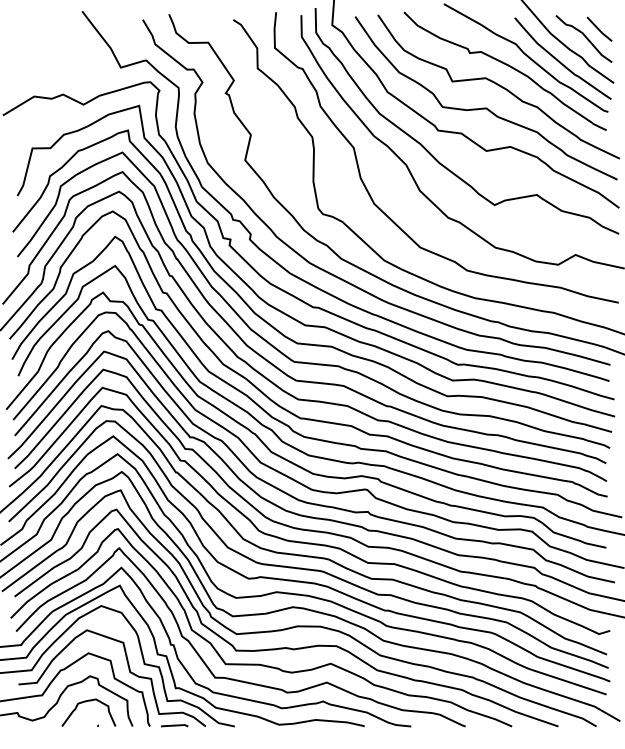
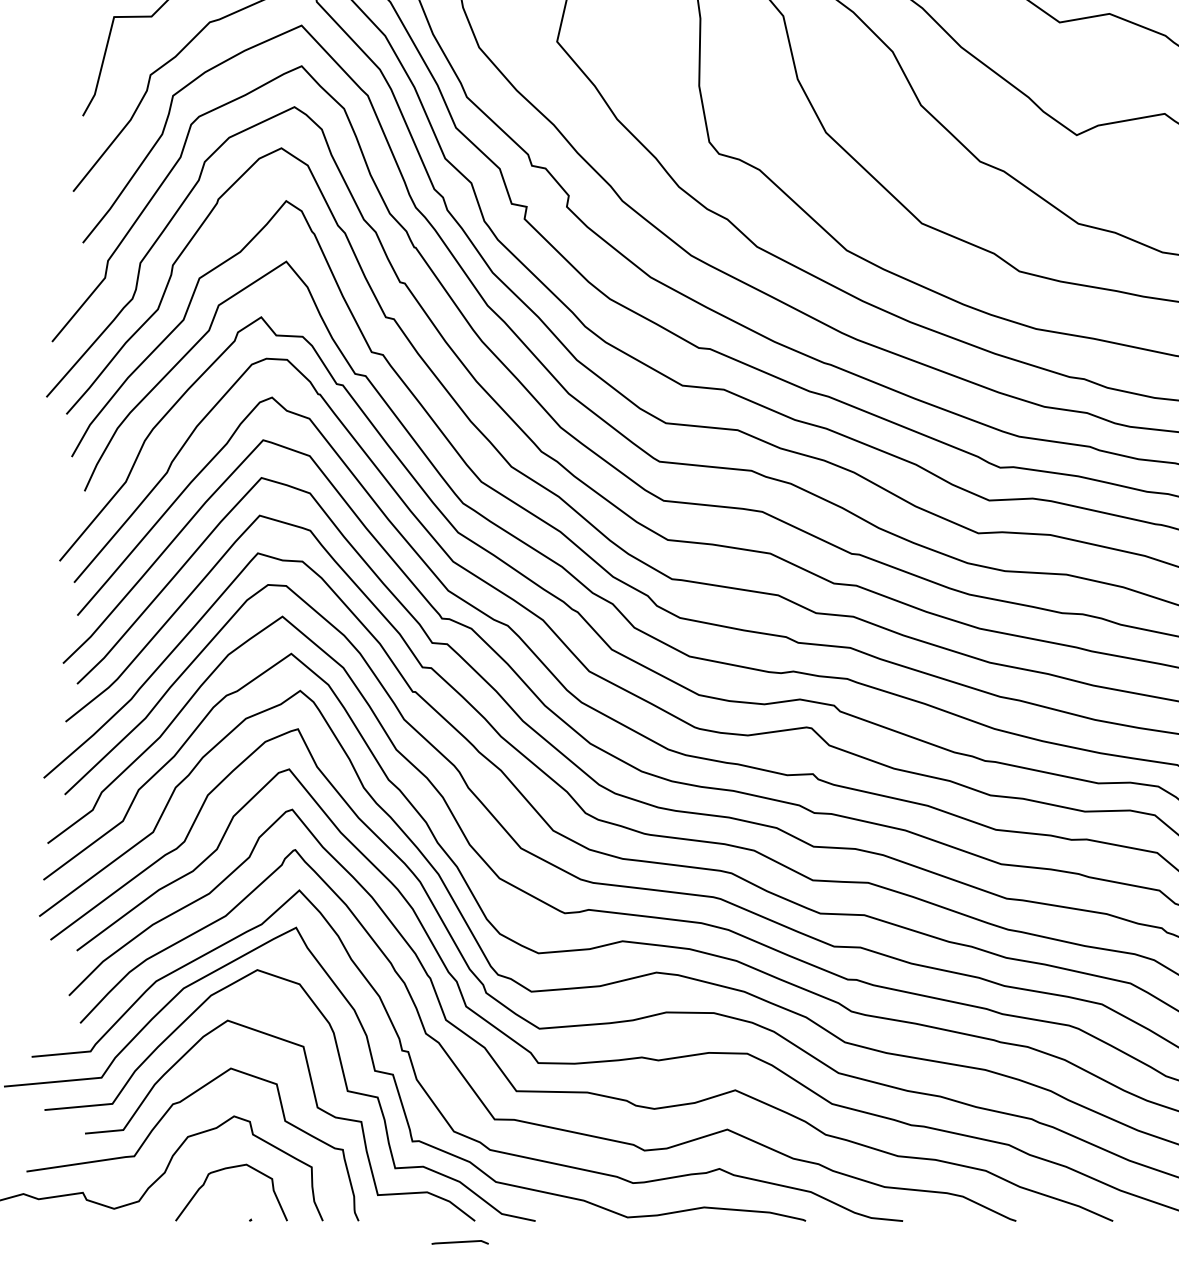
line: (174, 725) -> (459, 1241), moved

